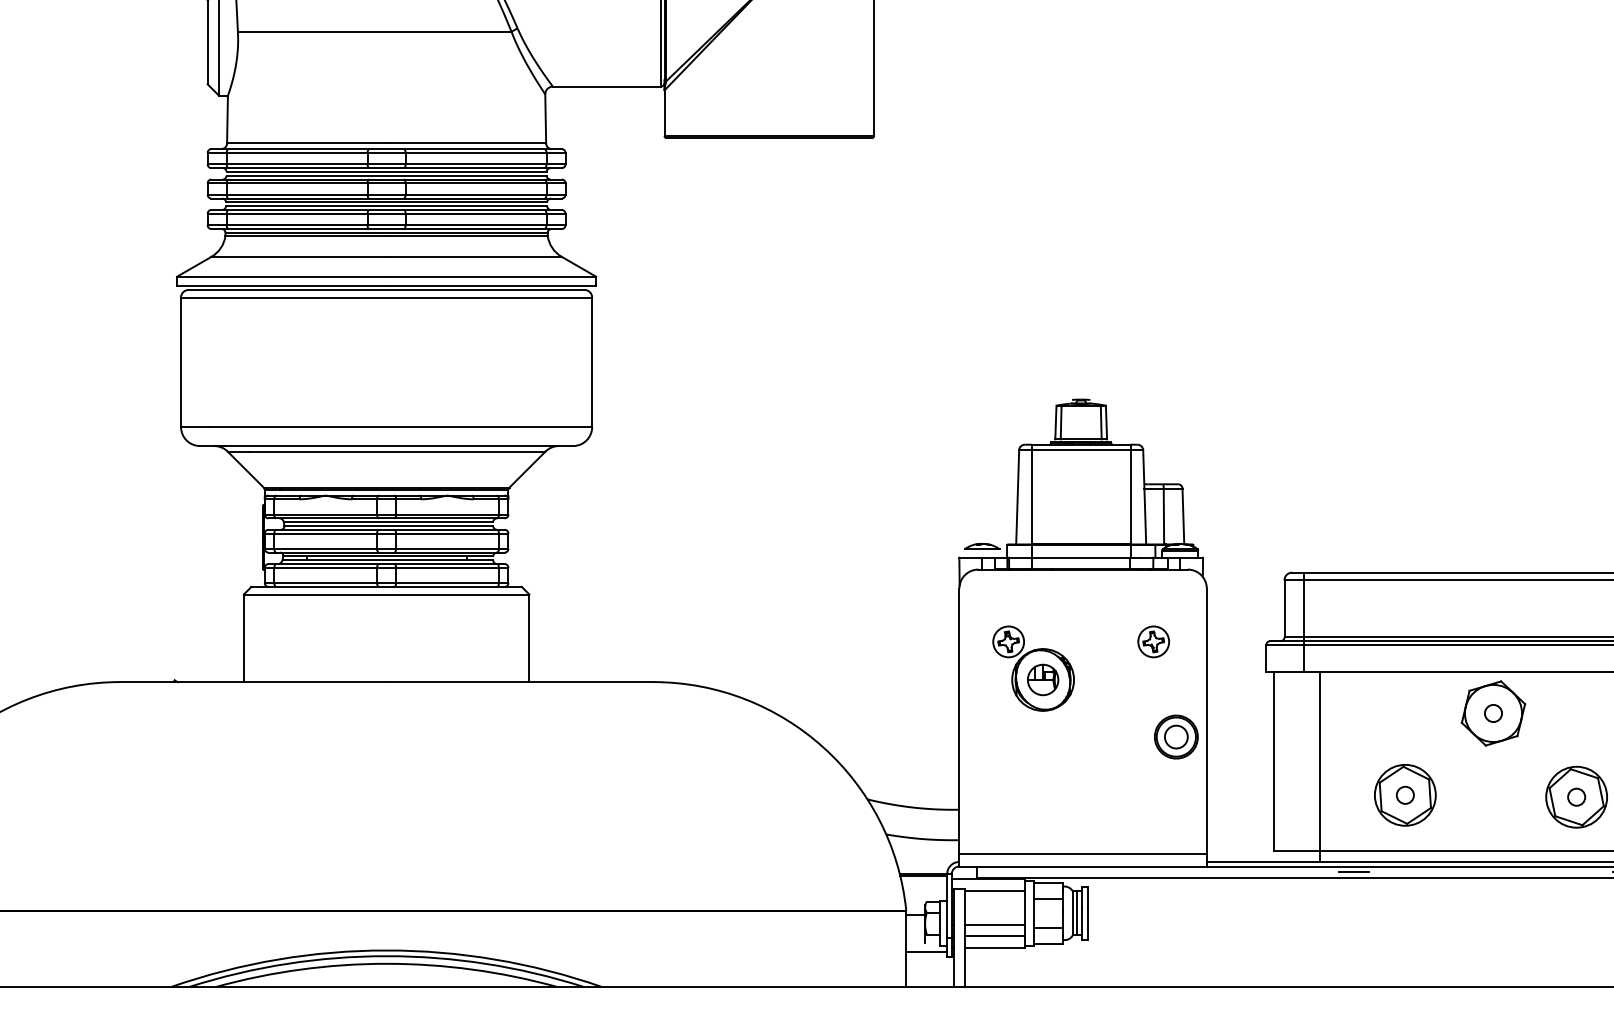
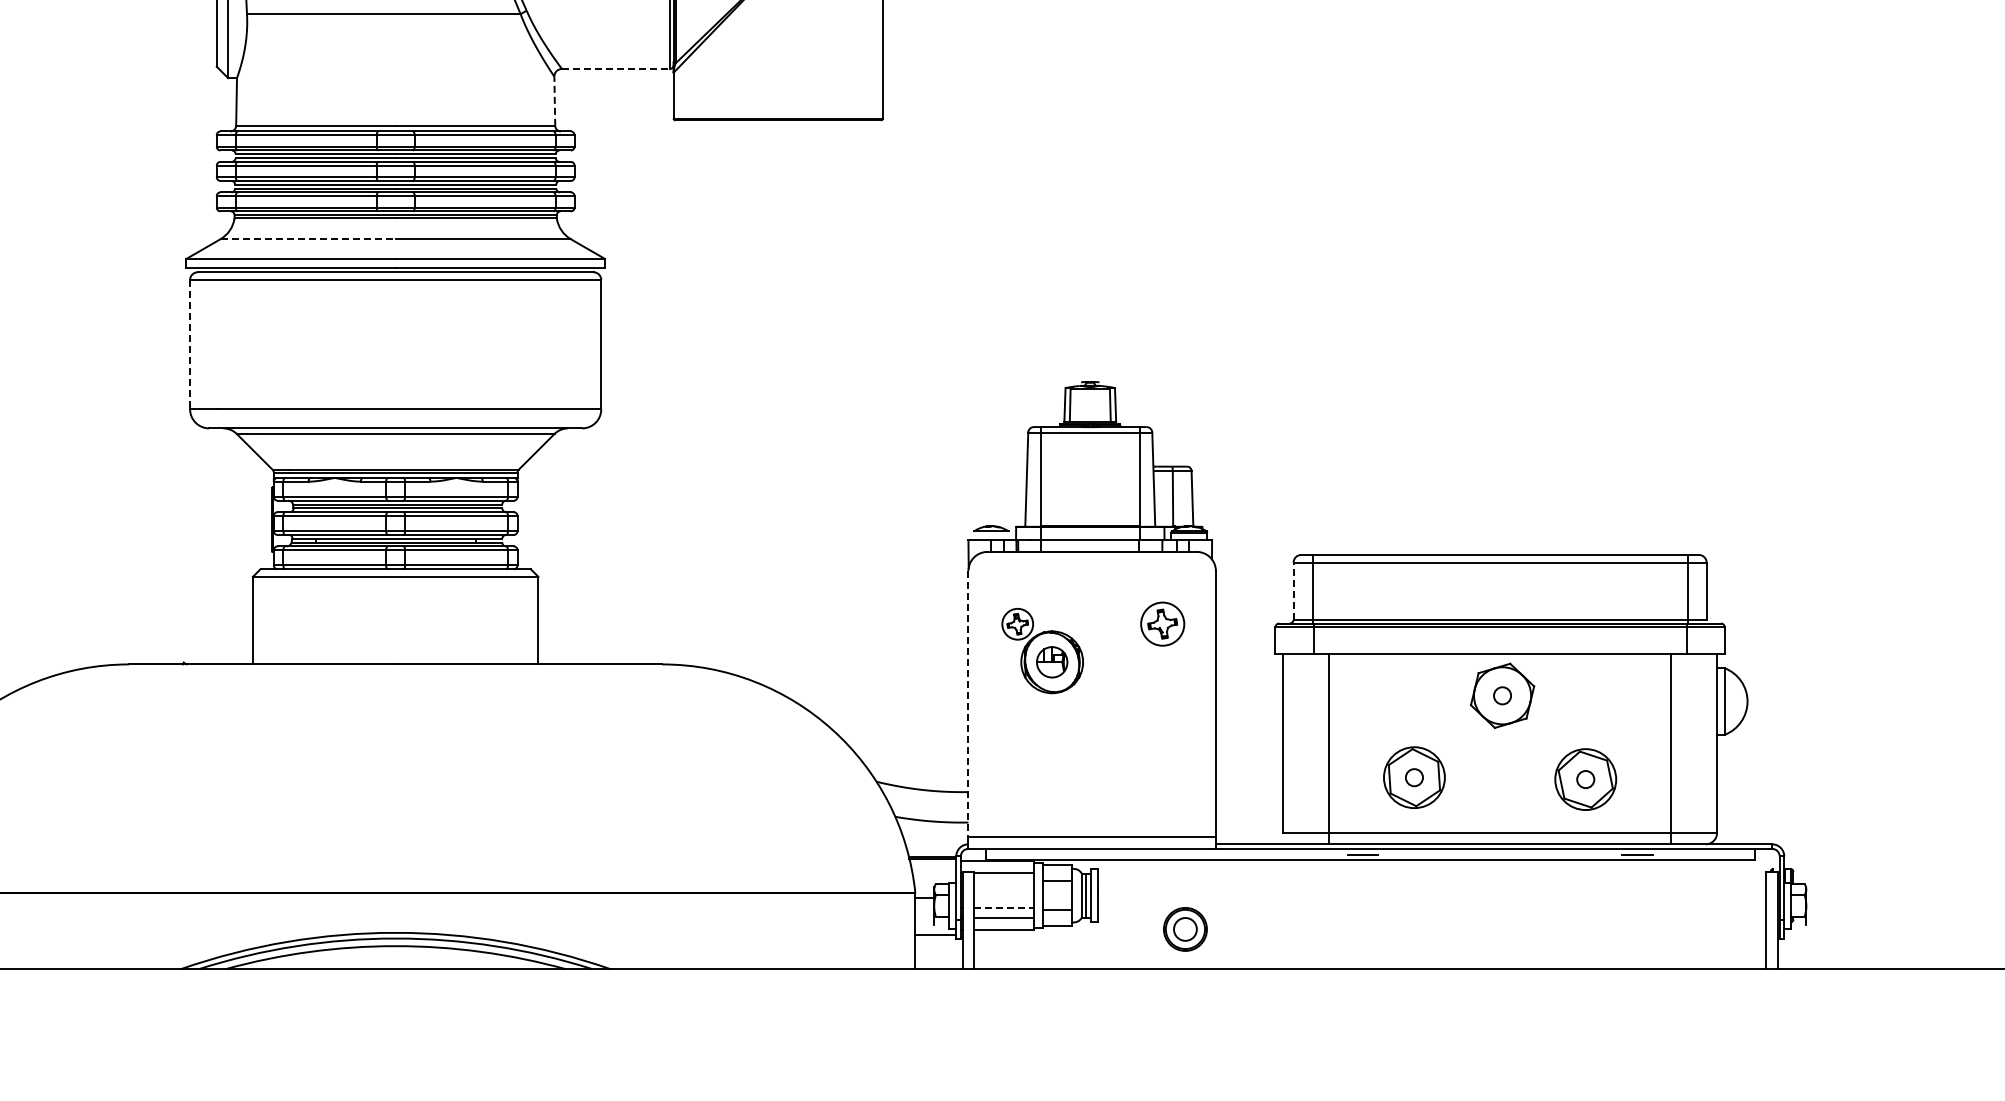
line: (606, 87) -> (615, 69), solid -> dashed
line: (545, 119) -> (554, 101), solid -> dashed
line: (299, 257) -> (308, 239), solid -> dashed
line: (181, 362) -> (190, 344), solid -> dashed
line: (1284, 609) -> (1293, 591), solid -> dashed
part: (1153, 642) -> (1162, 624), size x1.4
line: (959, 721) -> (968, 703), solid -> dashed
part: (1176, 737) -> (1185, 929), moved
line: (995, 925) -> (1004, 907), solid -> dashed

